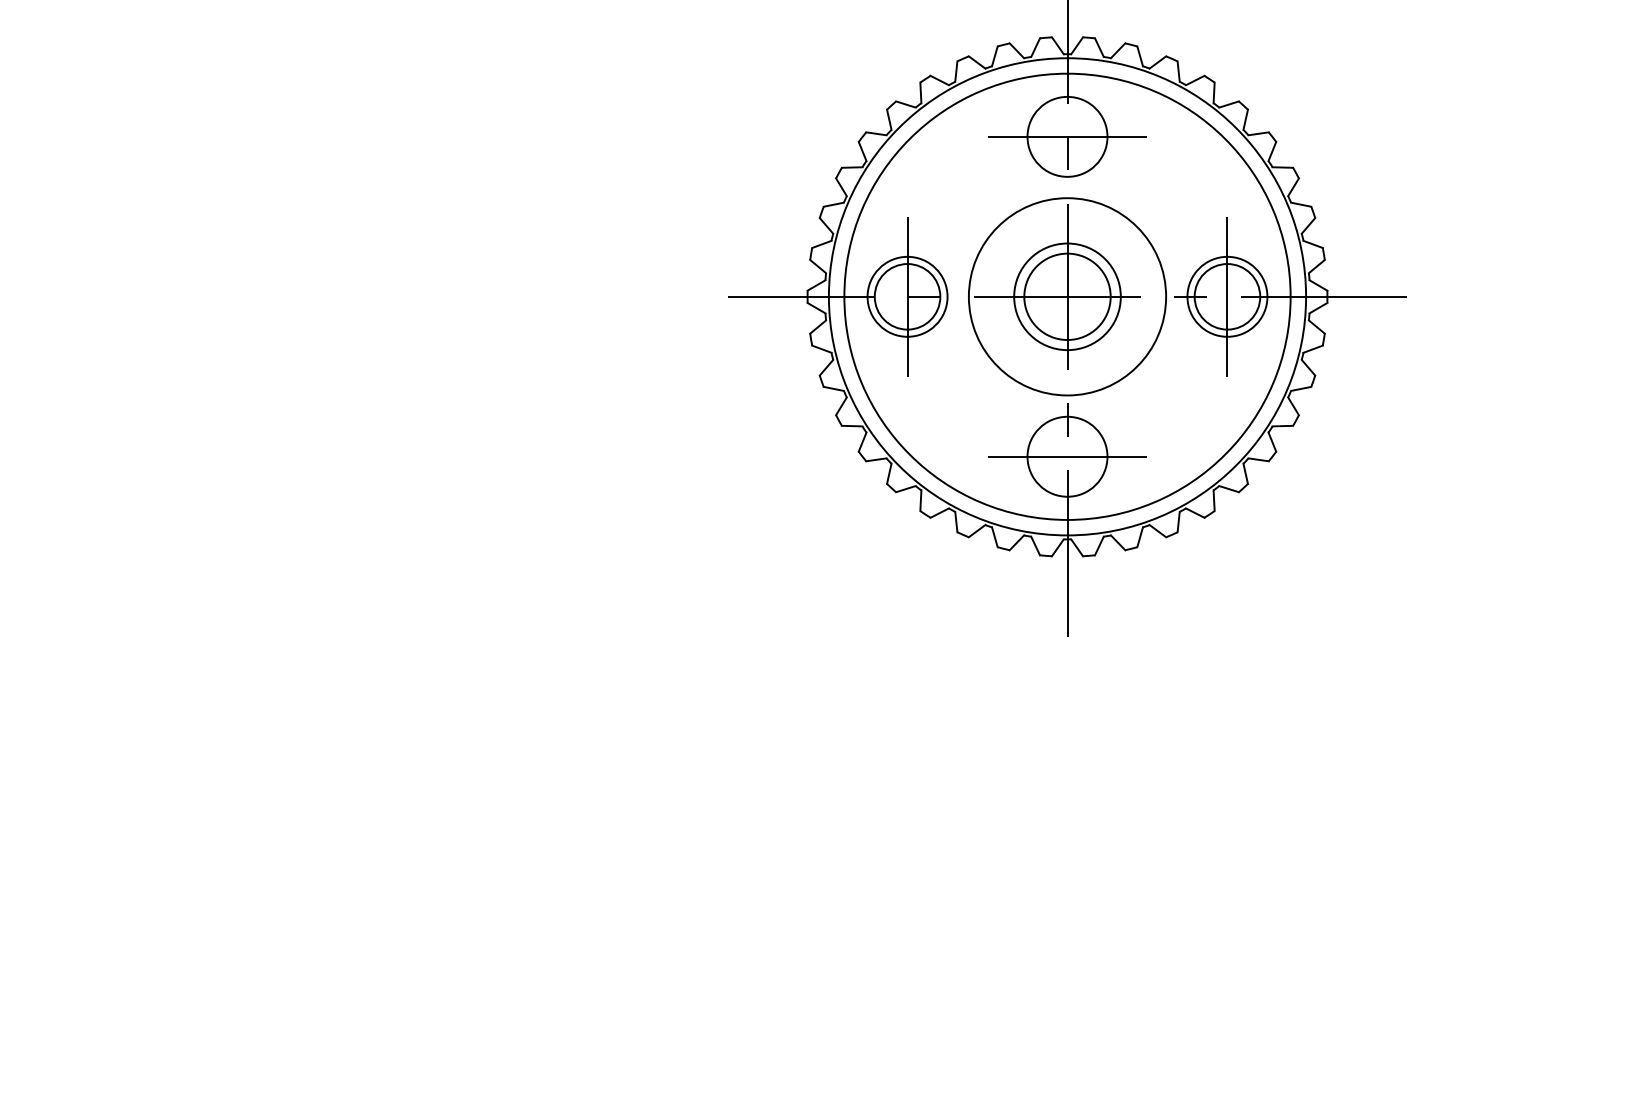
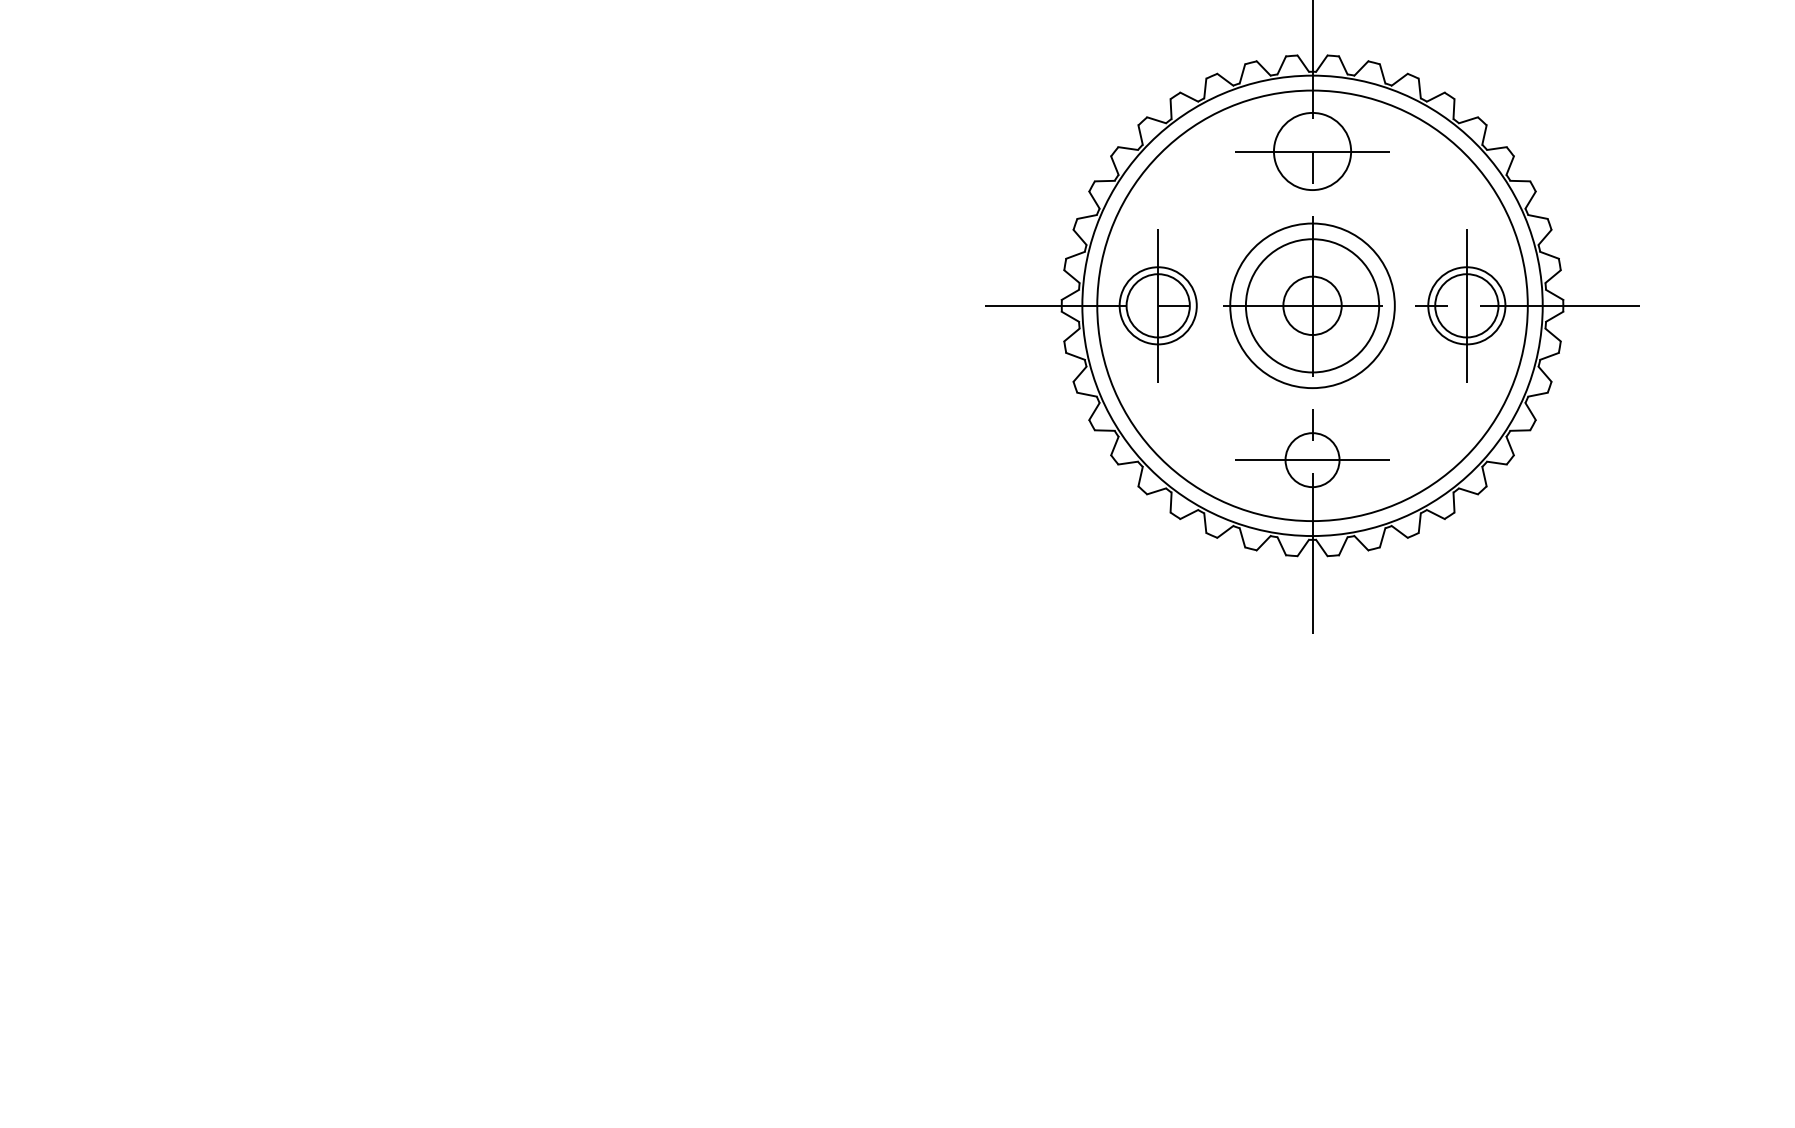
circle: (1067, 296) -> (1312, 305), size x0.7
circle: (1067, 296) -> (1312, 305), size x0.7
circle: (1067, 296) -> (1312, 305), size x1.6
circle: (1067, 456) -> (1312, 459), size x0.7

